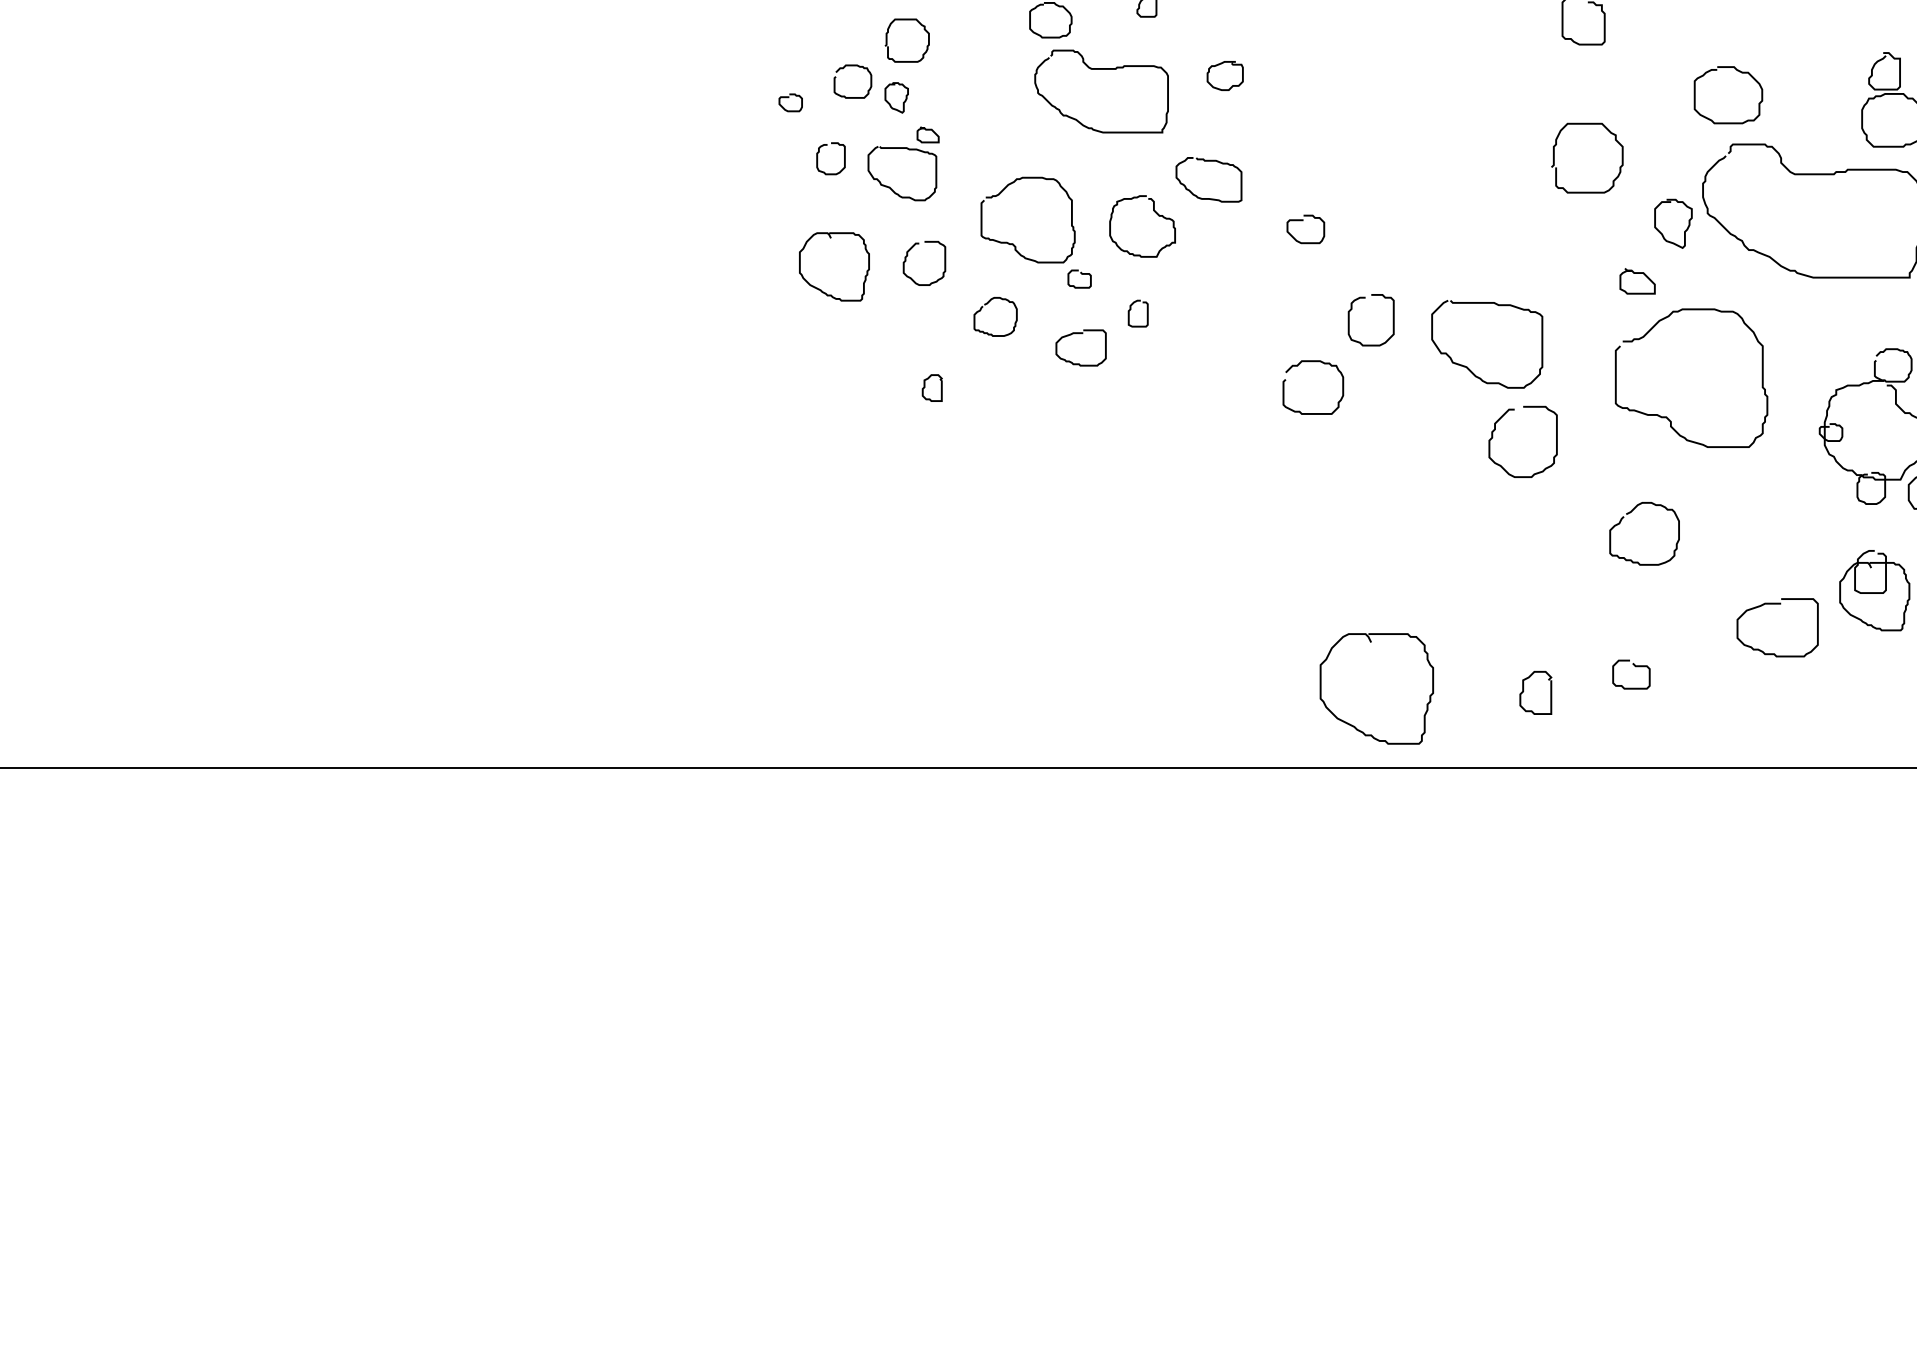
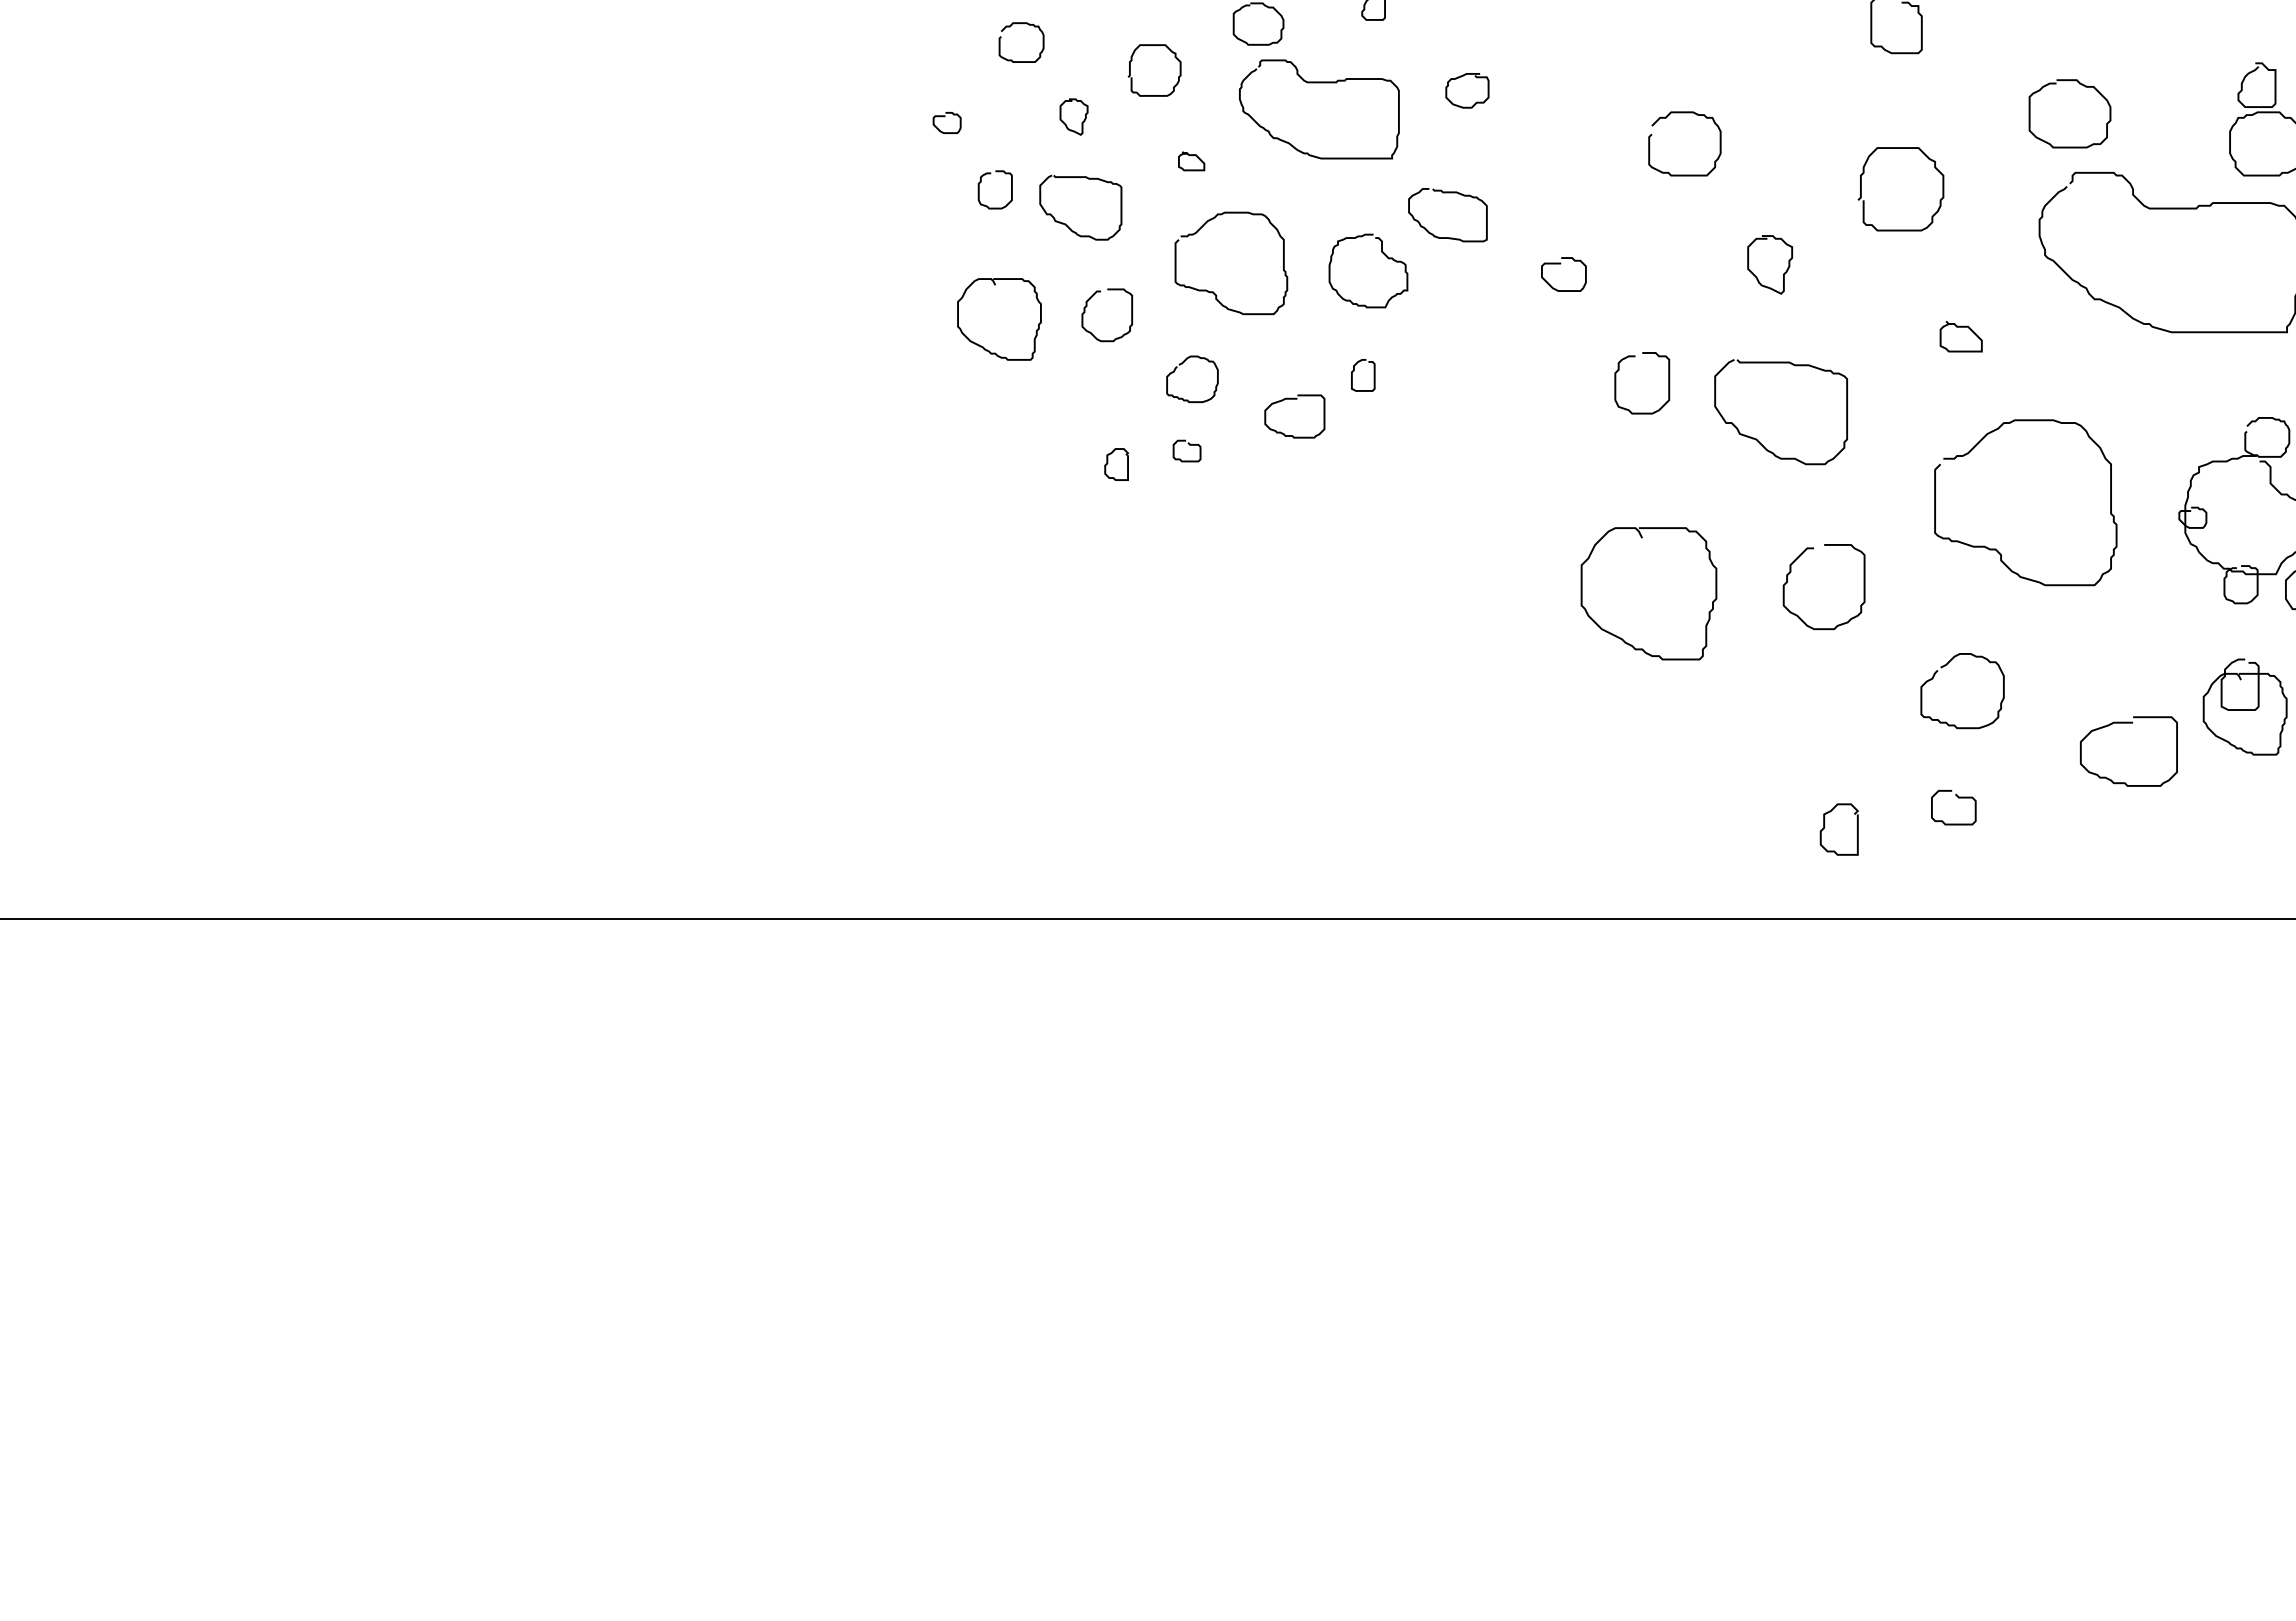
curve: (888, 46) -> (1132, 77), moved
curve: (852, 66) -> (1021, 24), moved
curve: (928, 130) -> (1191, 155), moved
curve: (1684, 231) -> (1783, 273), moved
curve: (1081, 274) -> (1189, 445), moved
curve: (1312, 362) -> (1684, 113), moved
curve: (1667, 416) -> (1996, 548), moved
curve: (1495, 429) -> (1791, 572), moved
curve: (1630, 513) -> (1945, 666), moved
curve: (1354, 726) -> (1622, 638), moved

